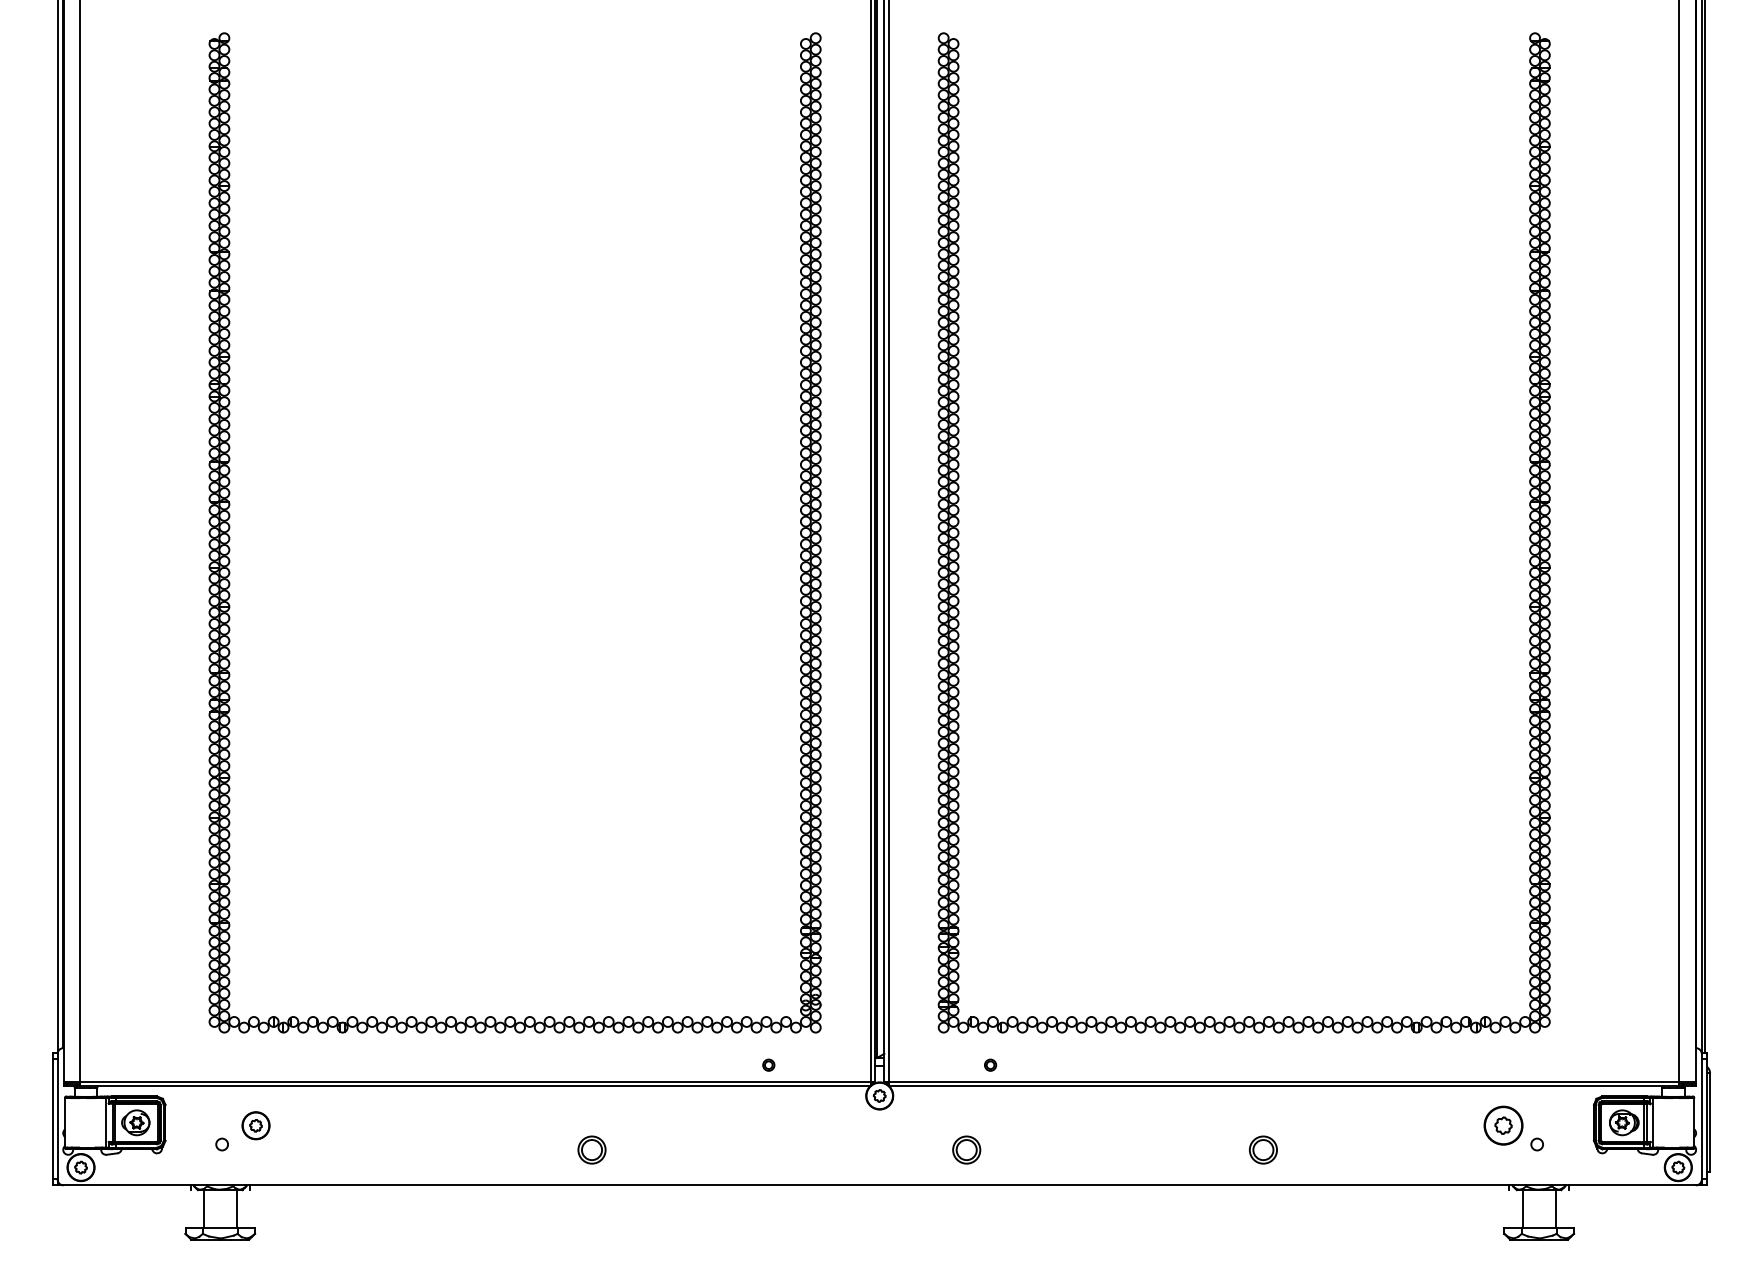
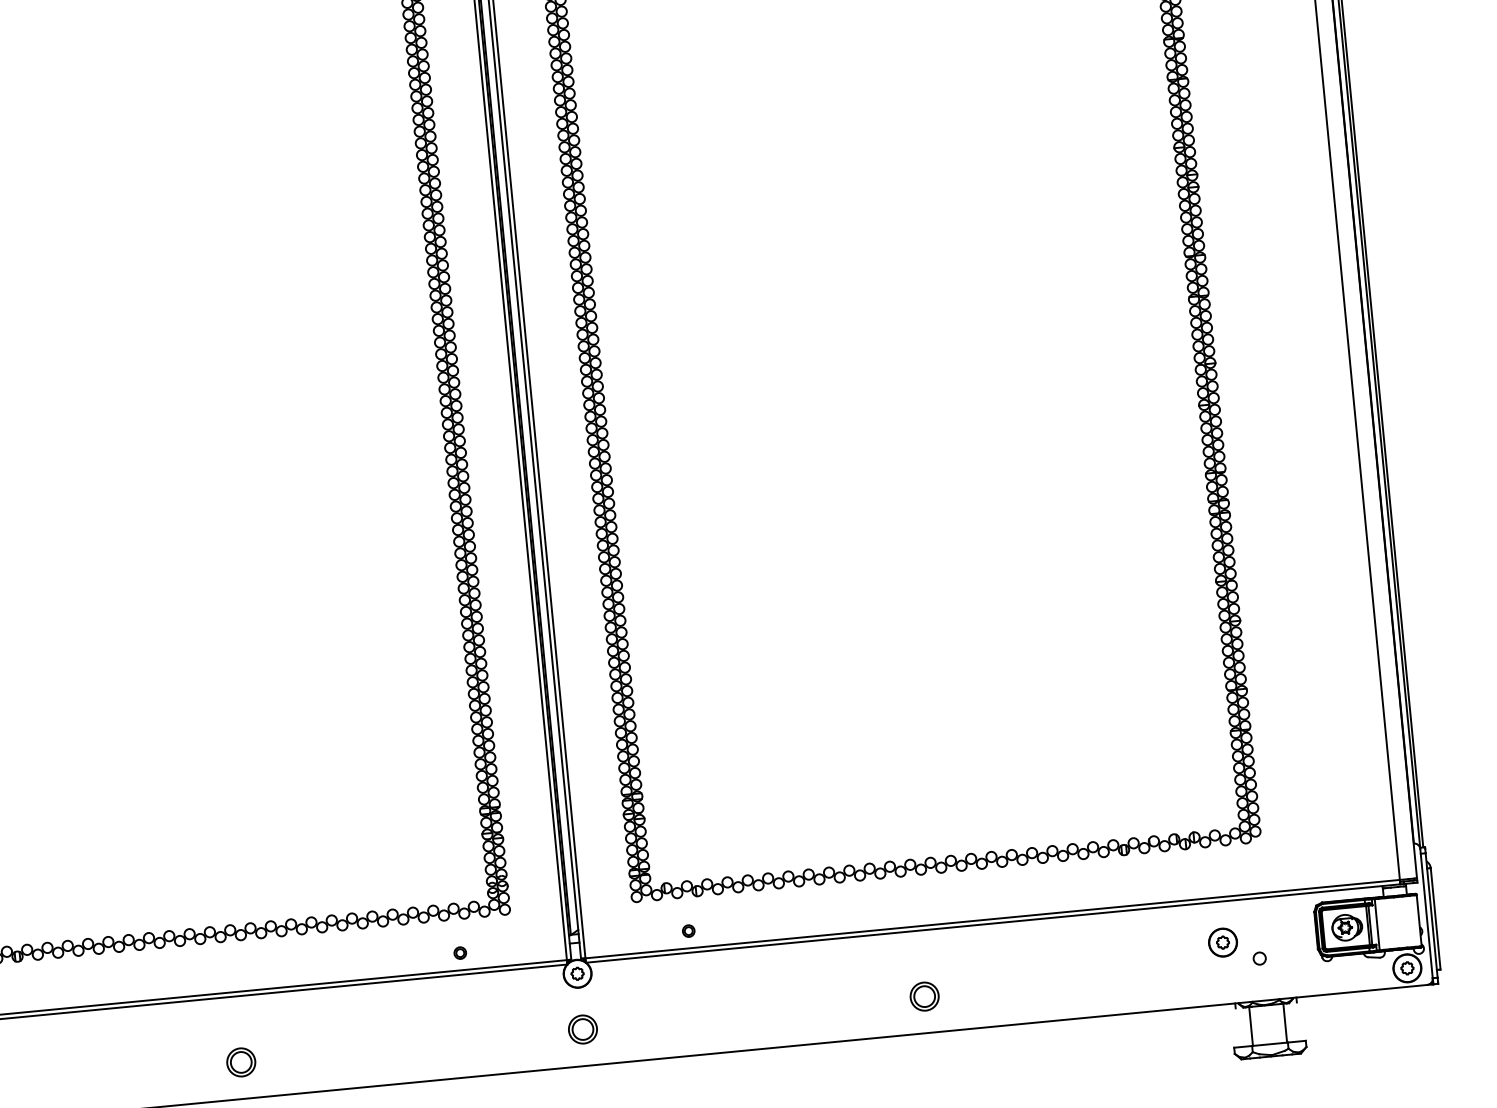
part: (1502, 1125) -> (1222, 942), size x0.71
part: (591, 1149) -> (240, 1061), moved
part: (966, 1149) -> (582, 1028), moved
part: (1263, 1149) -> (924, 996), moved

